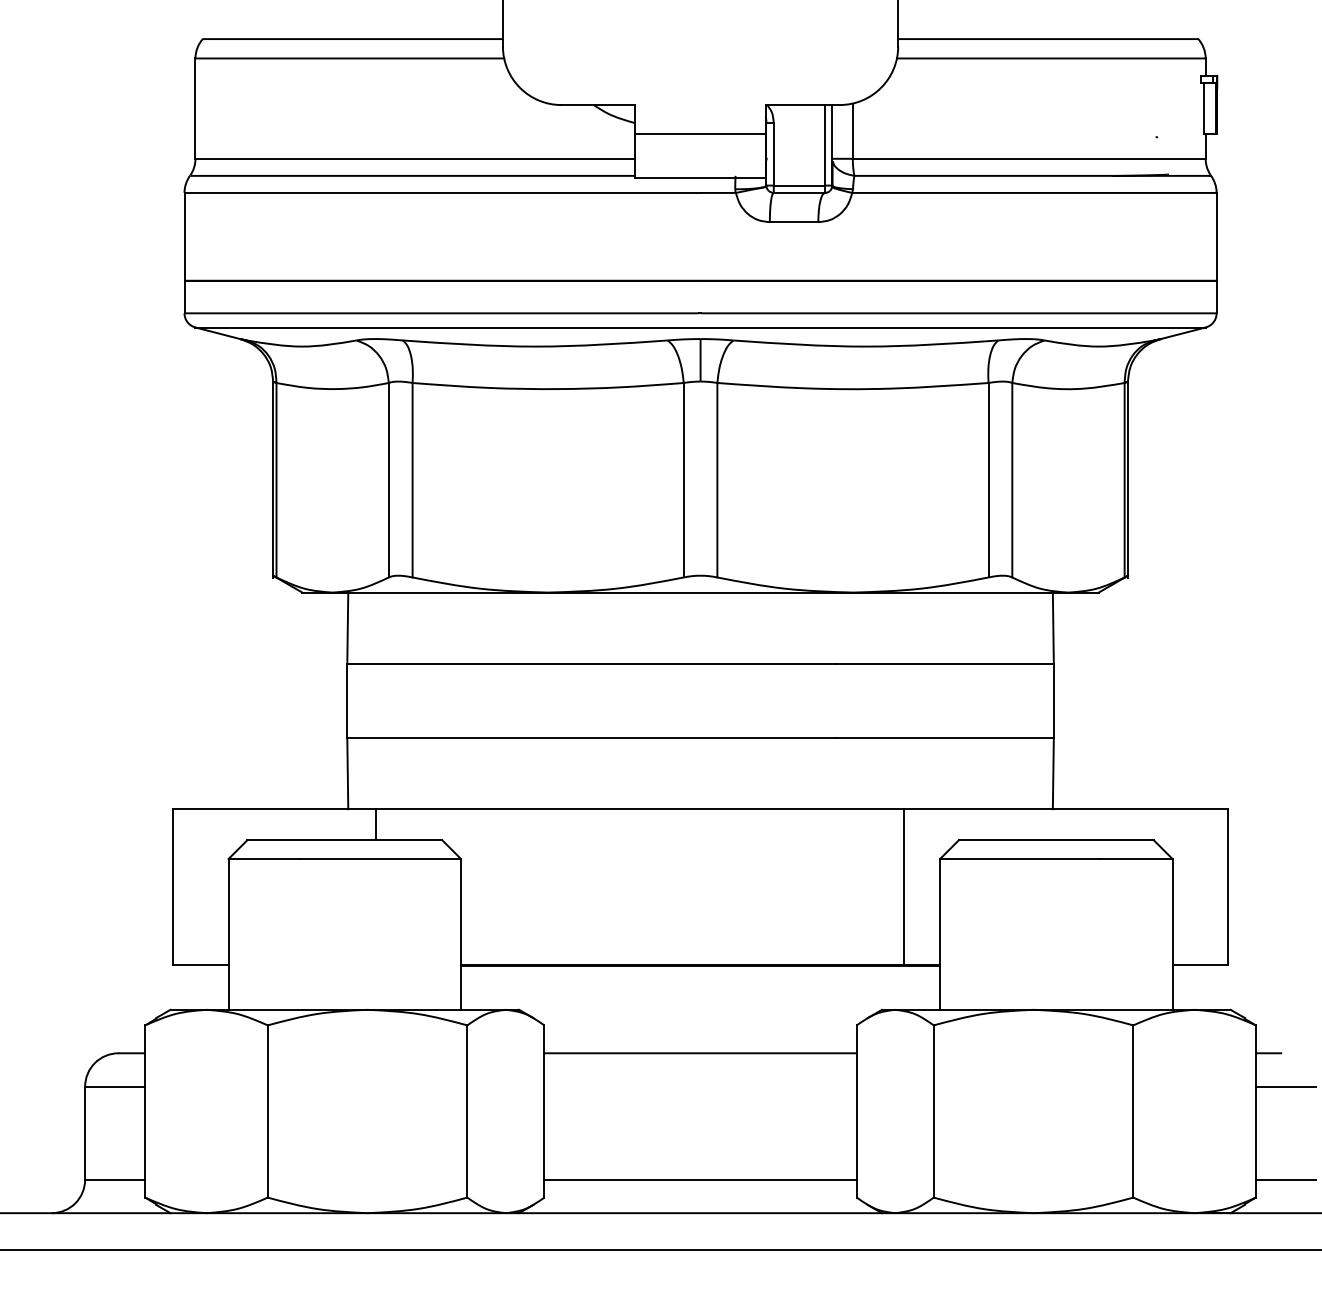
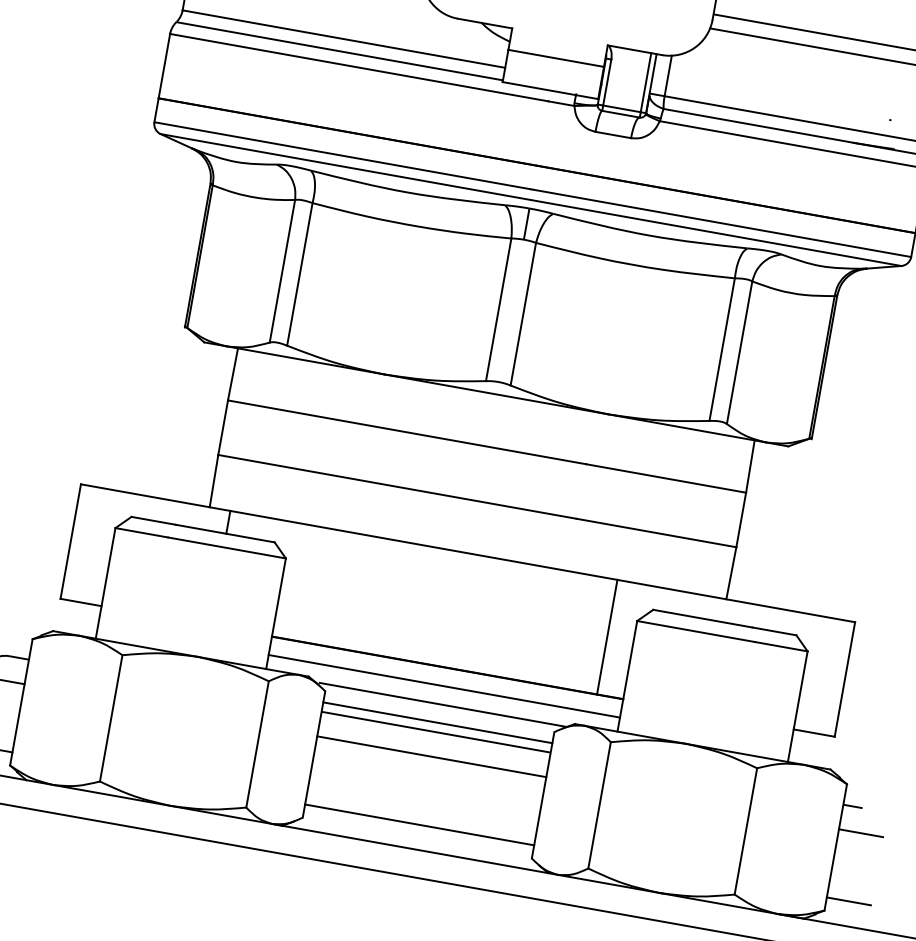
line: (700, 990) -> (444, 686), added
line: (703, 1015) -> (443, 704), added
line: (700, 1040) -> (437, 722), added
line: (700, 1086) -> (431, 756), added

